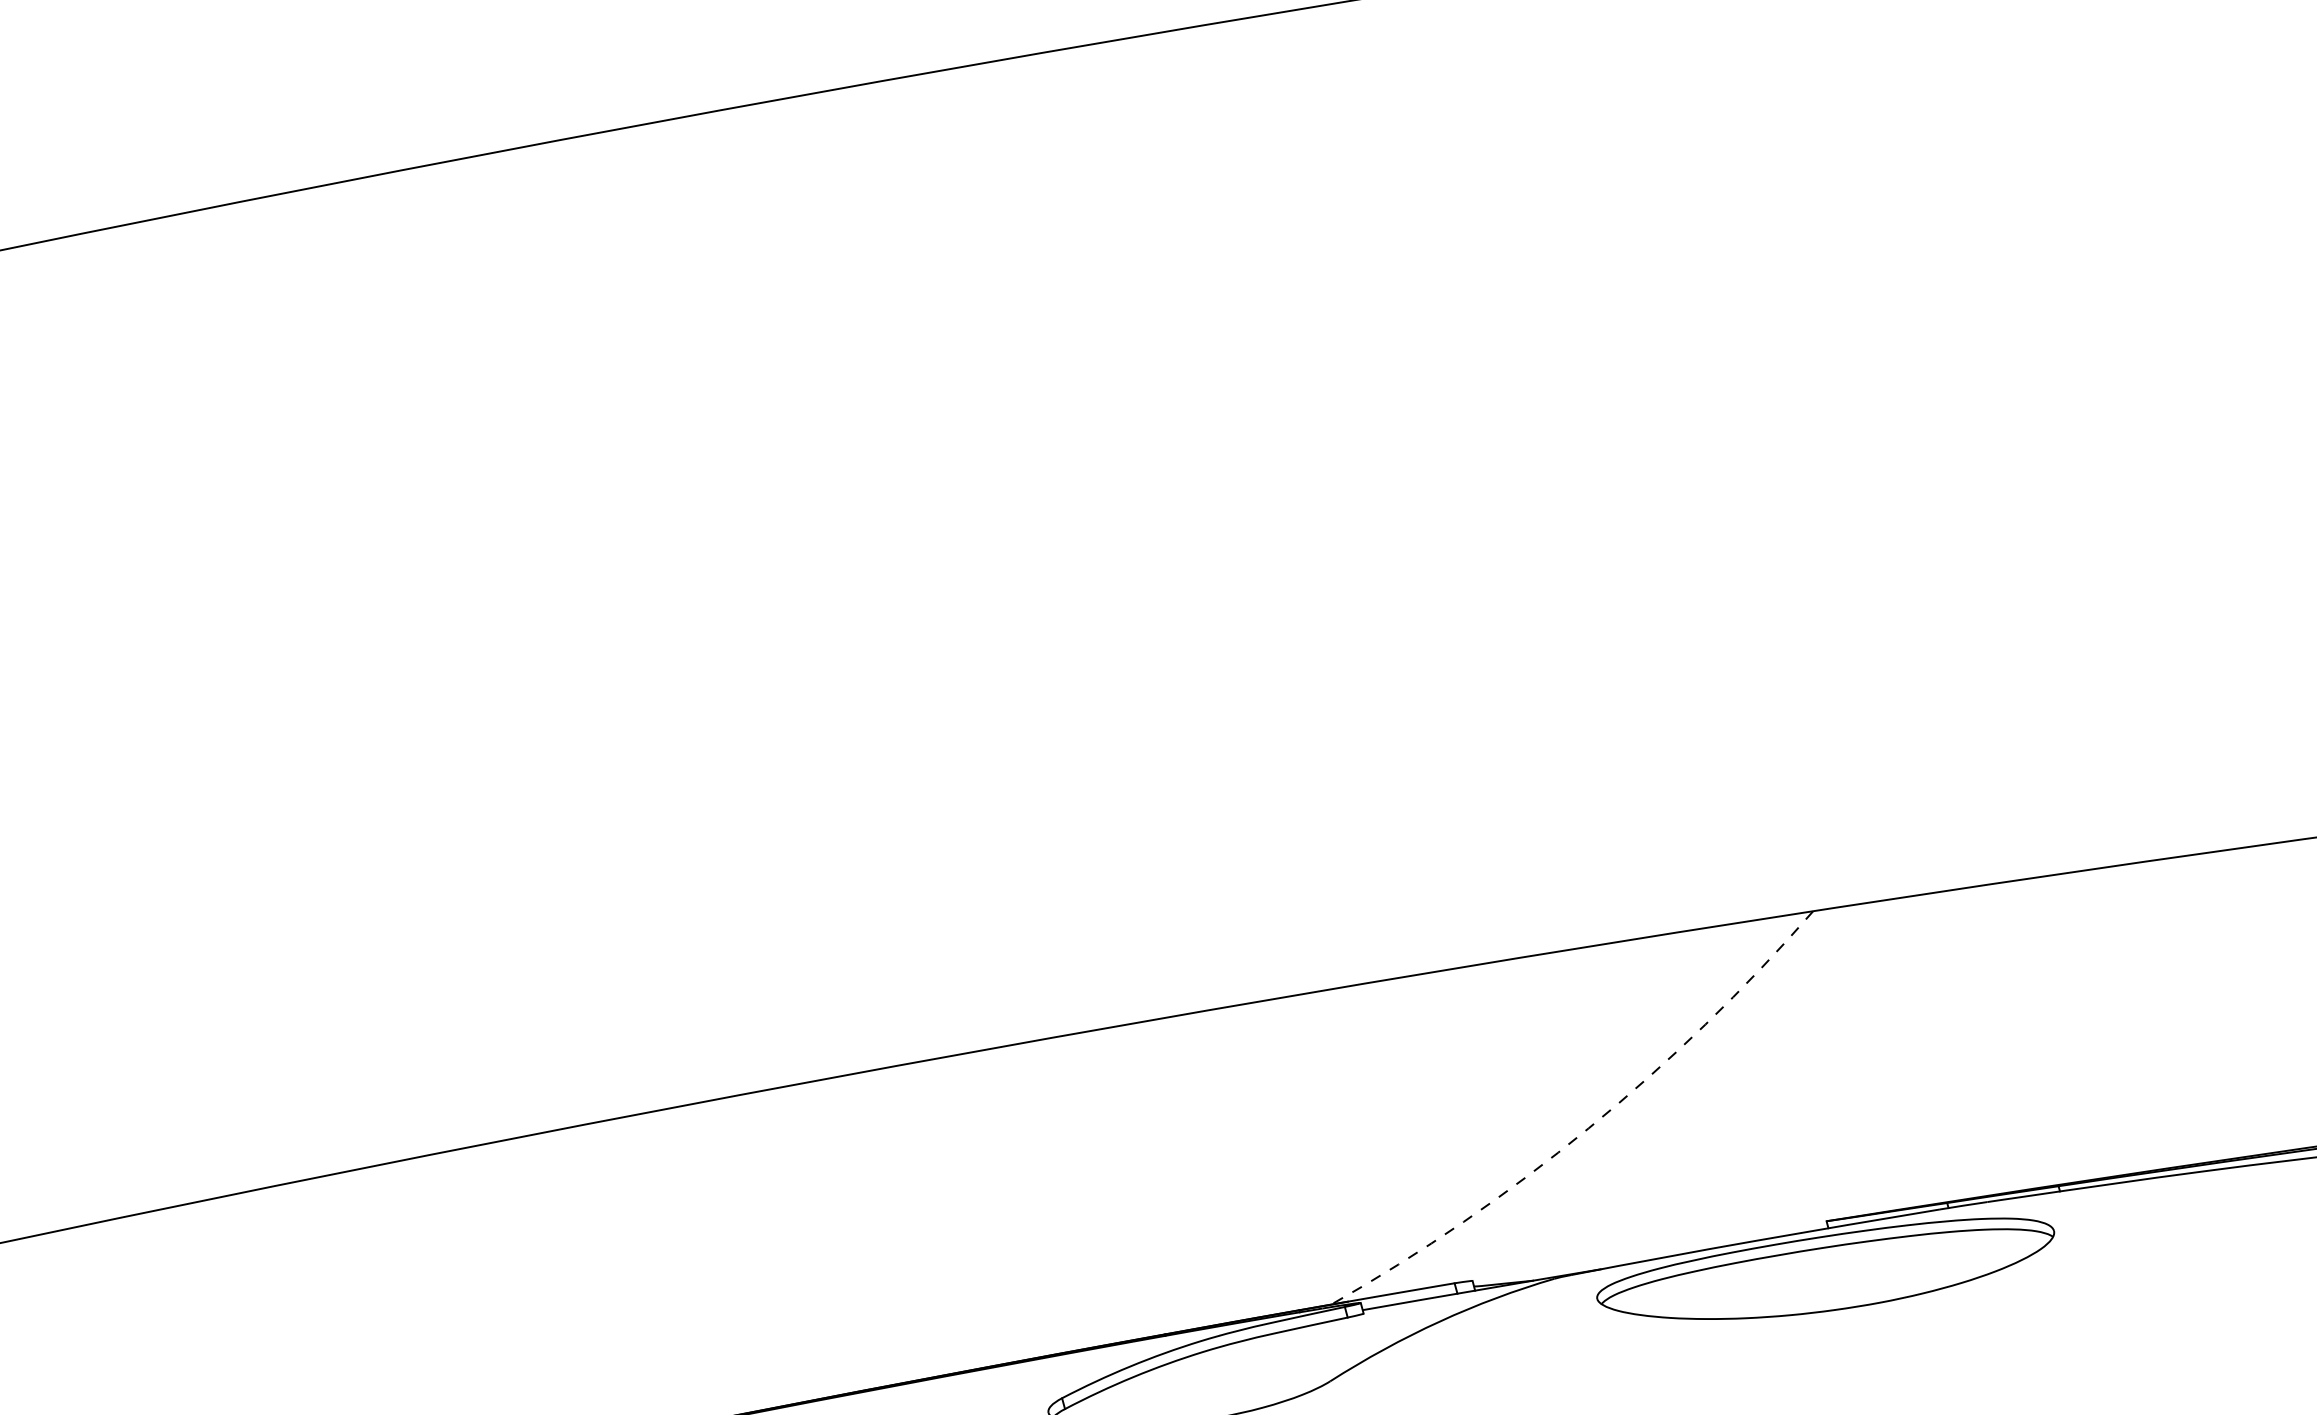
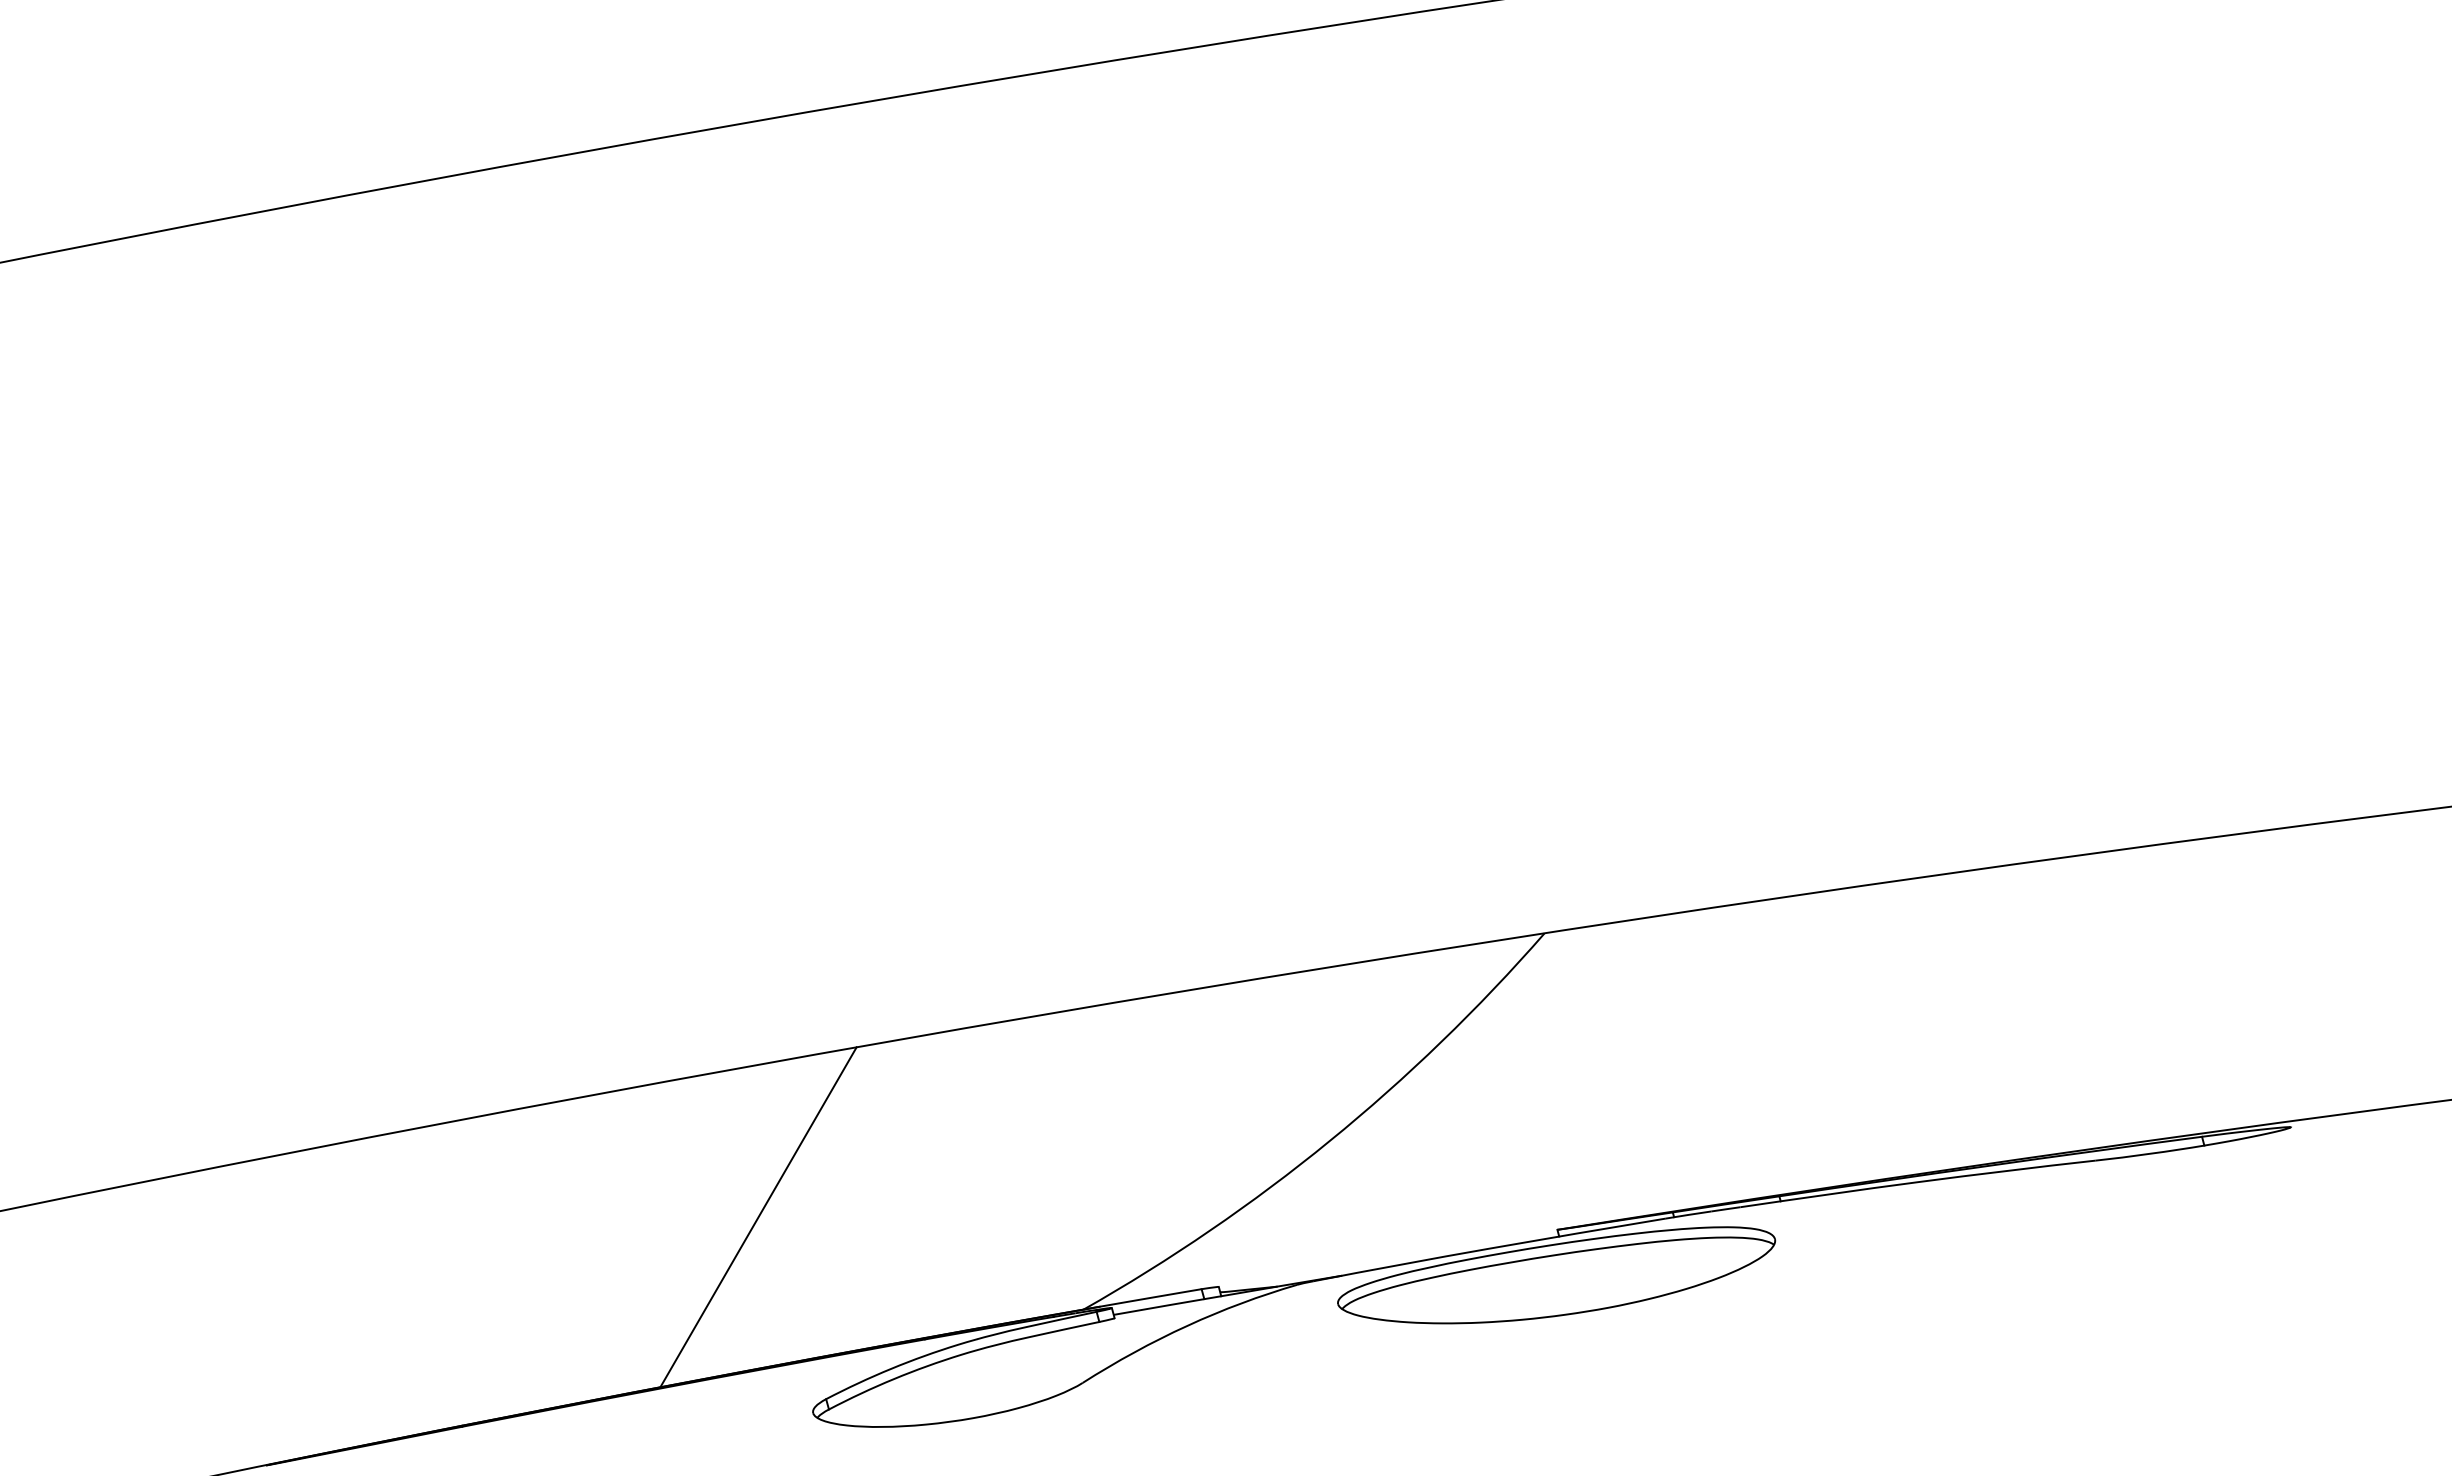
arc: (1588, 1127) -> (1329, 1140), dashed -> solid
line: (991, 1208) -> (758, 1217), added

